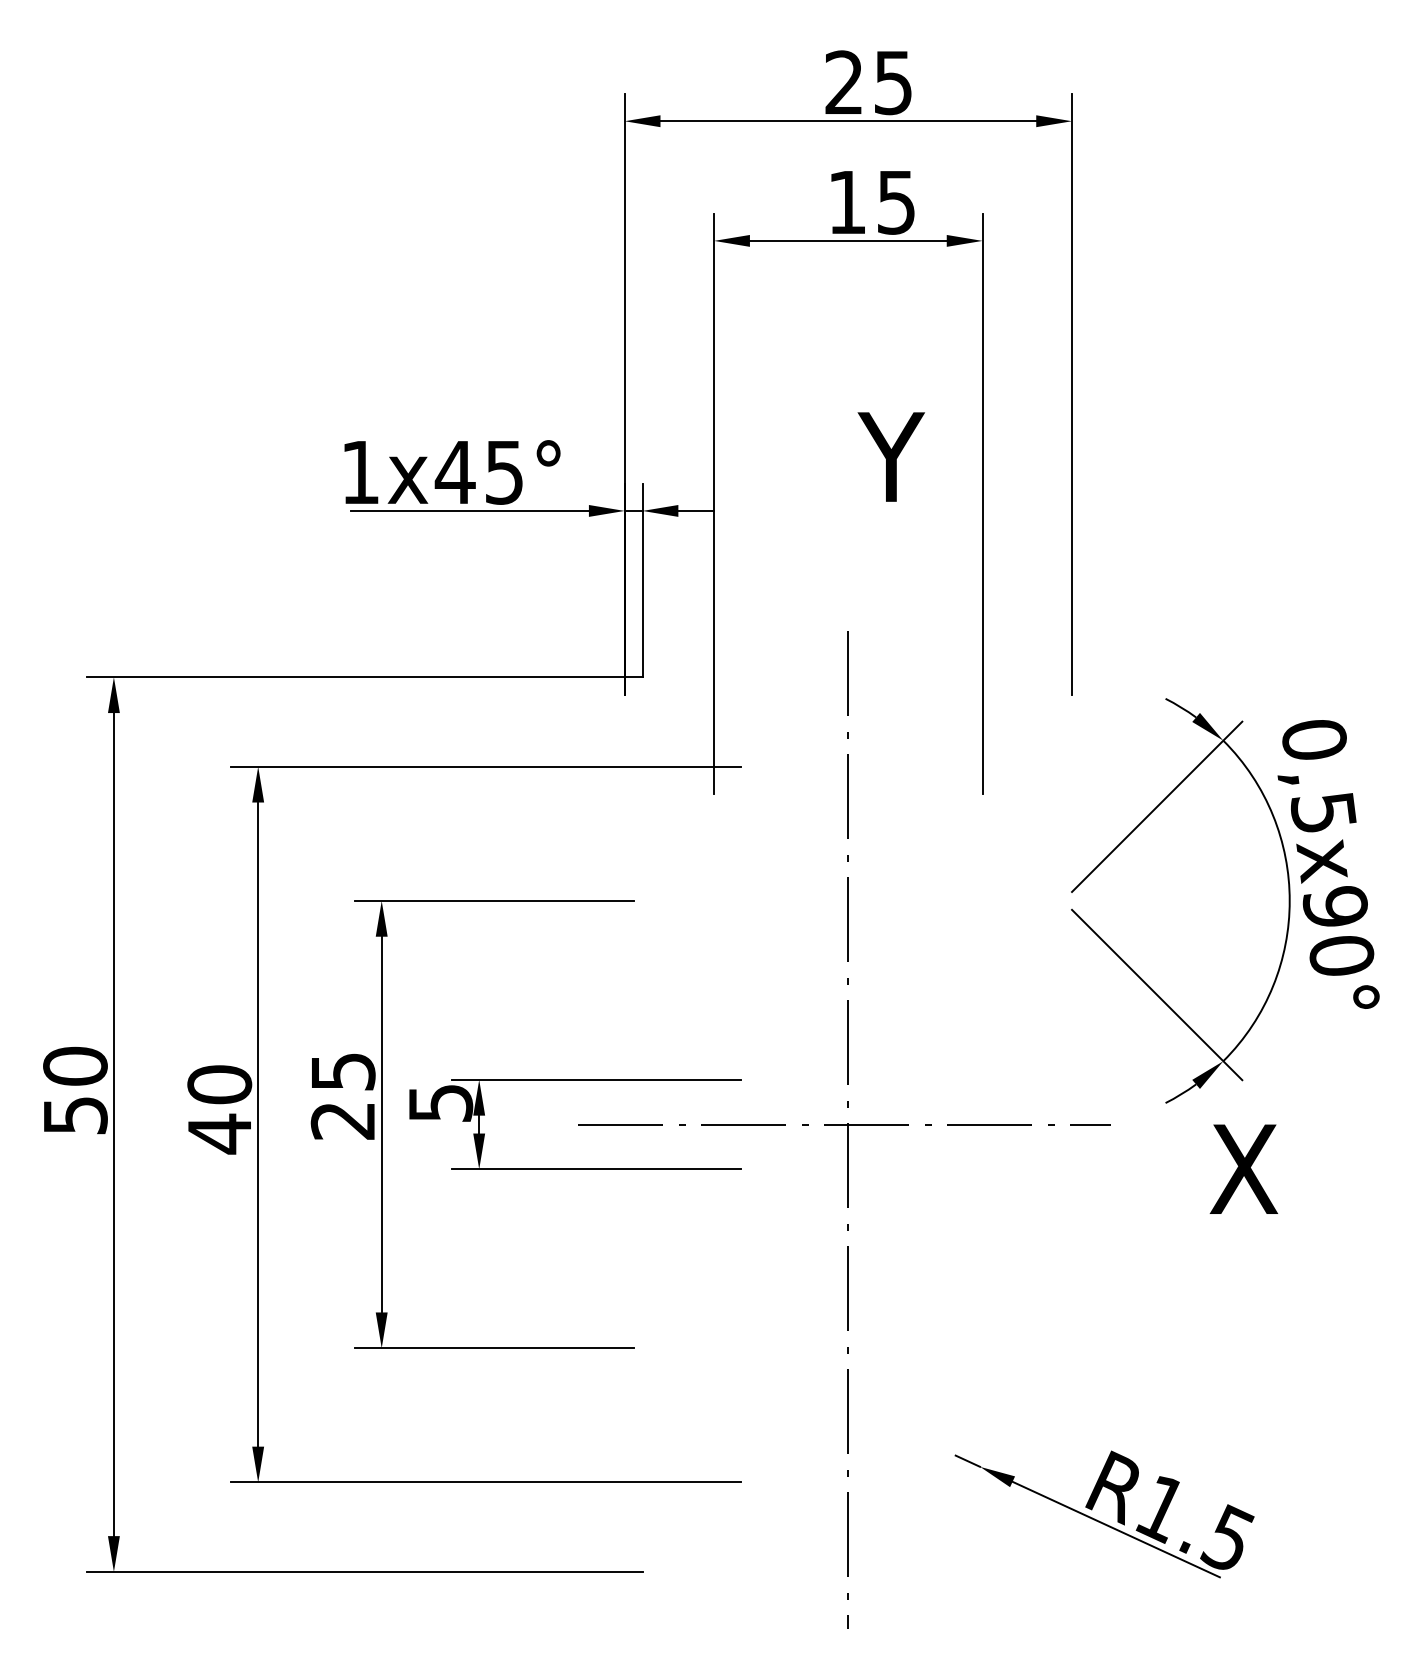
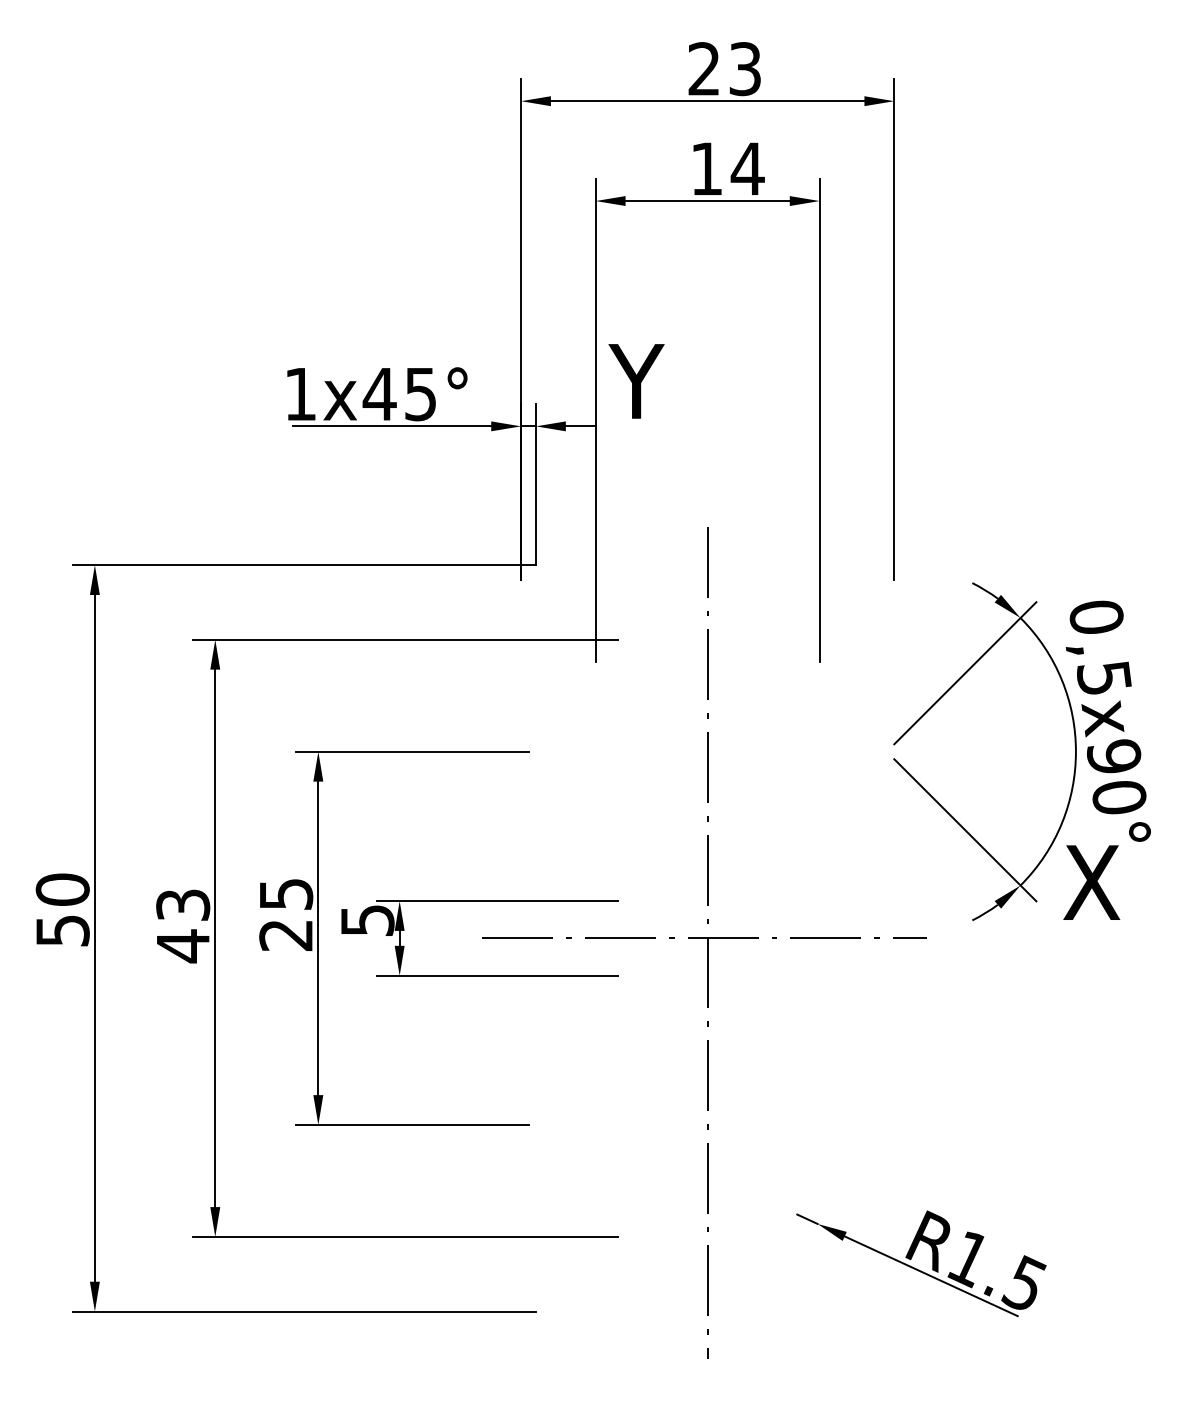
text: (893, 82) -> (745, 68), 25 -> 23
text: (896, 201) -> (747, 168), 15 -> 14
text: (891, 457) -> (636, 381), moved
text: (220, 1083) -> (183, 904), 40 -> 43
text: (1243, 1169) -> (1091, 882), moved

